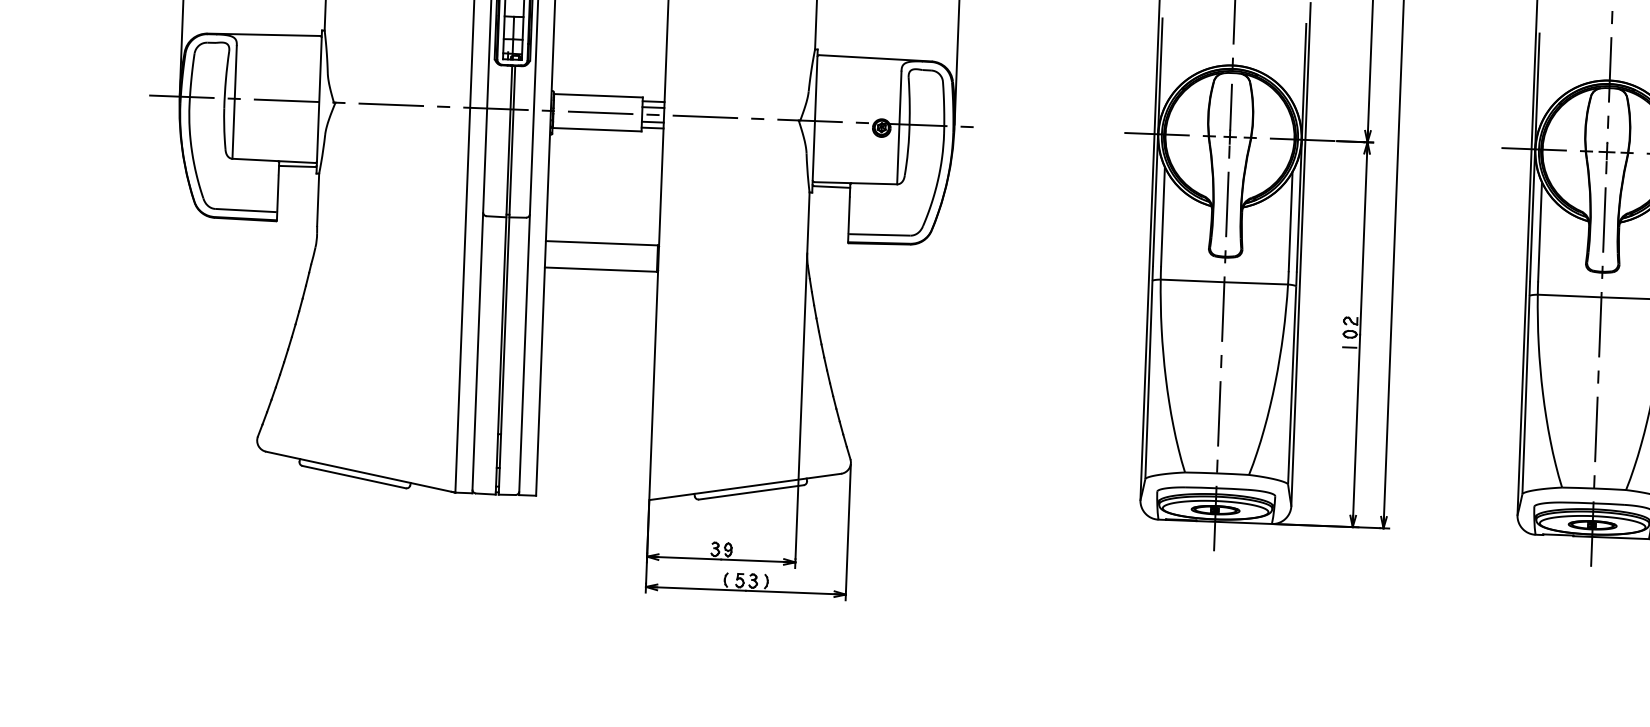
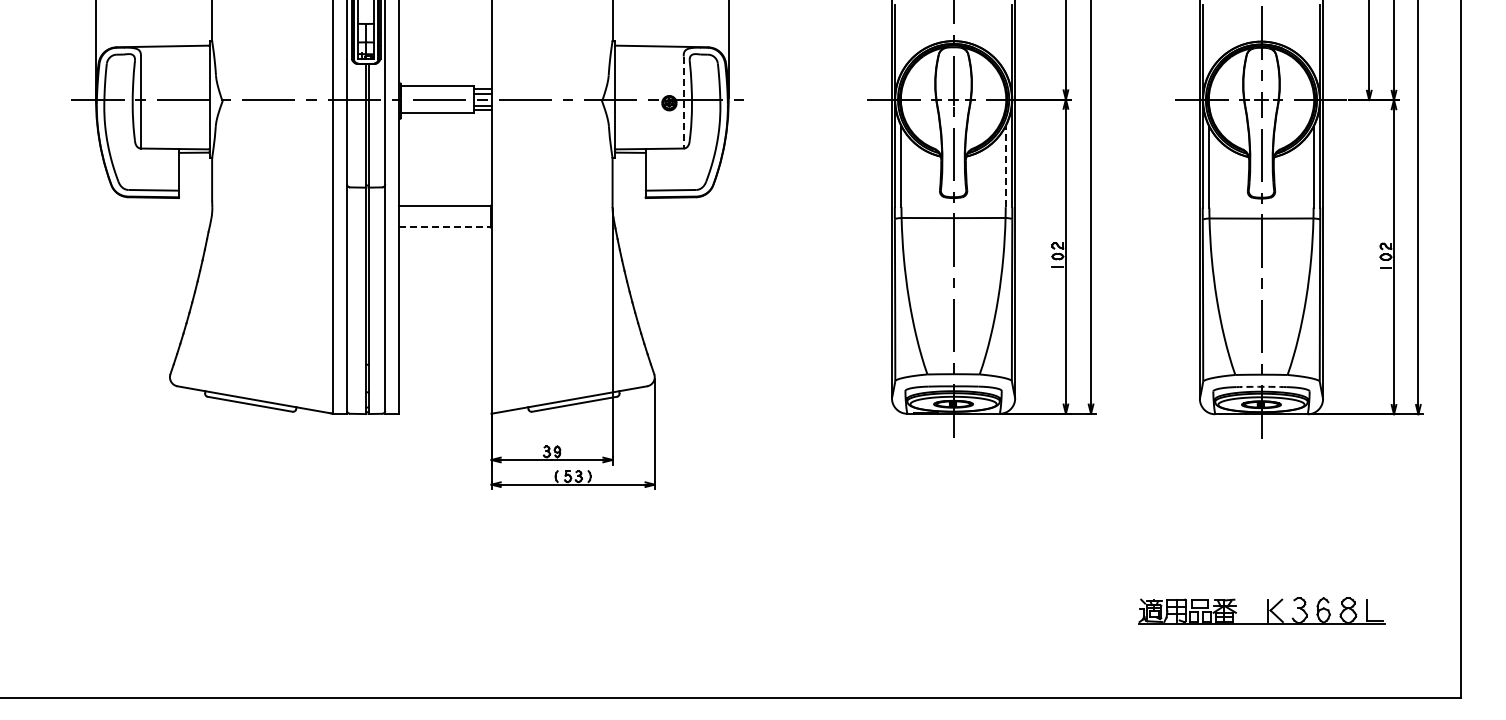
line: (899, 129) -> (683, 103), solid -> dashed
line: (1290, 221) -> (1005, 166), solid -> dashed
line: (600, 269) -> (444, 227), solid -> dashed
arc: (1593, 502) -> (1261, 386), solid -> dashed

